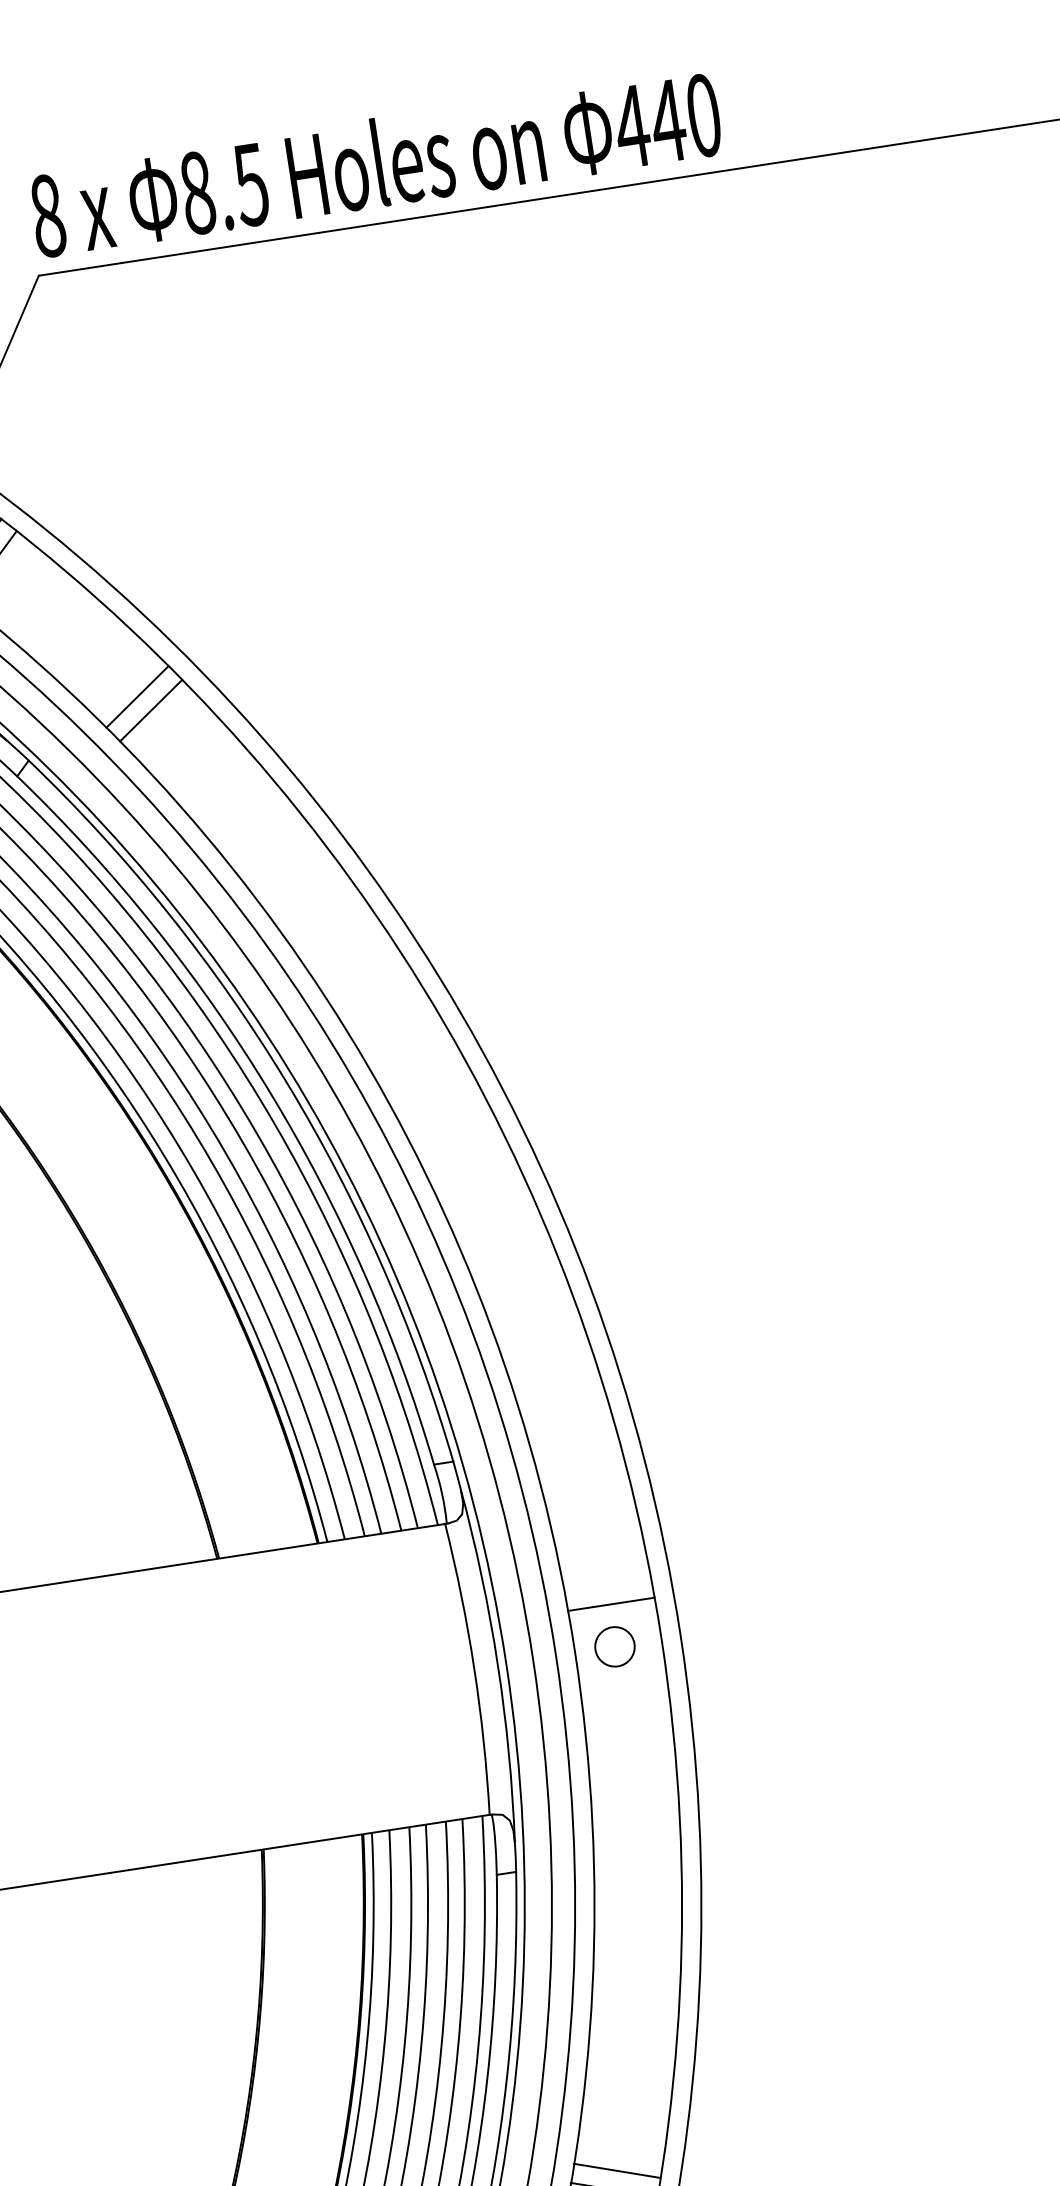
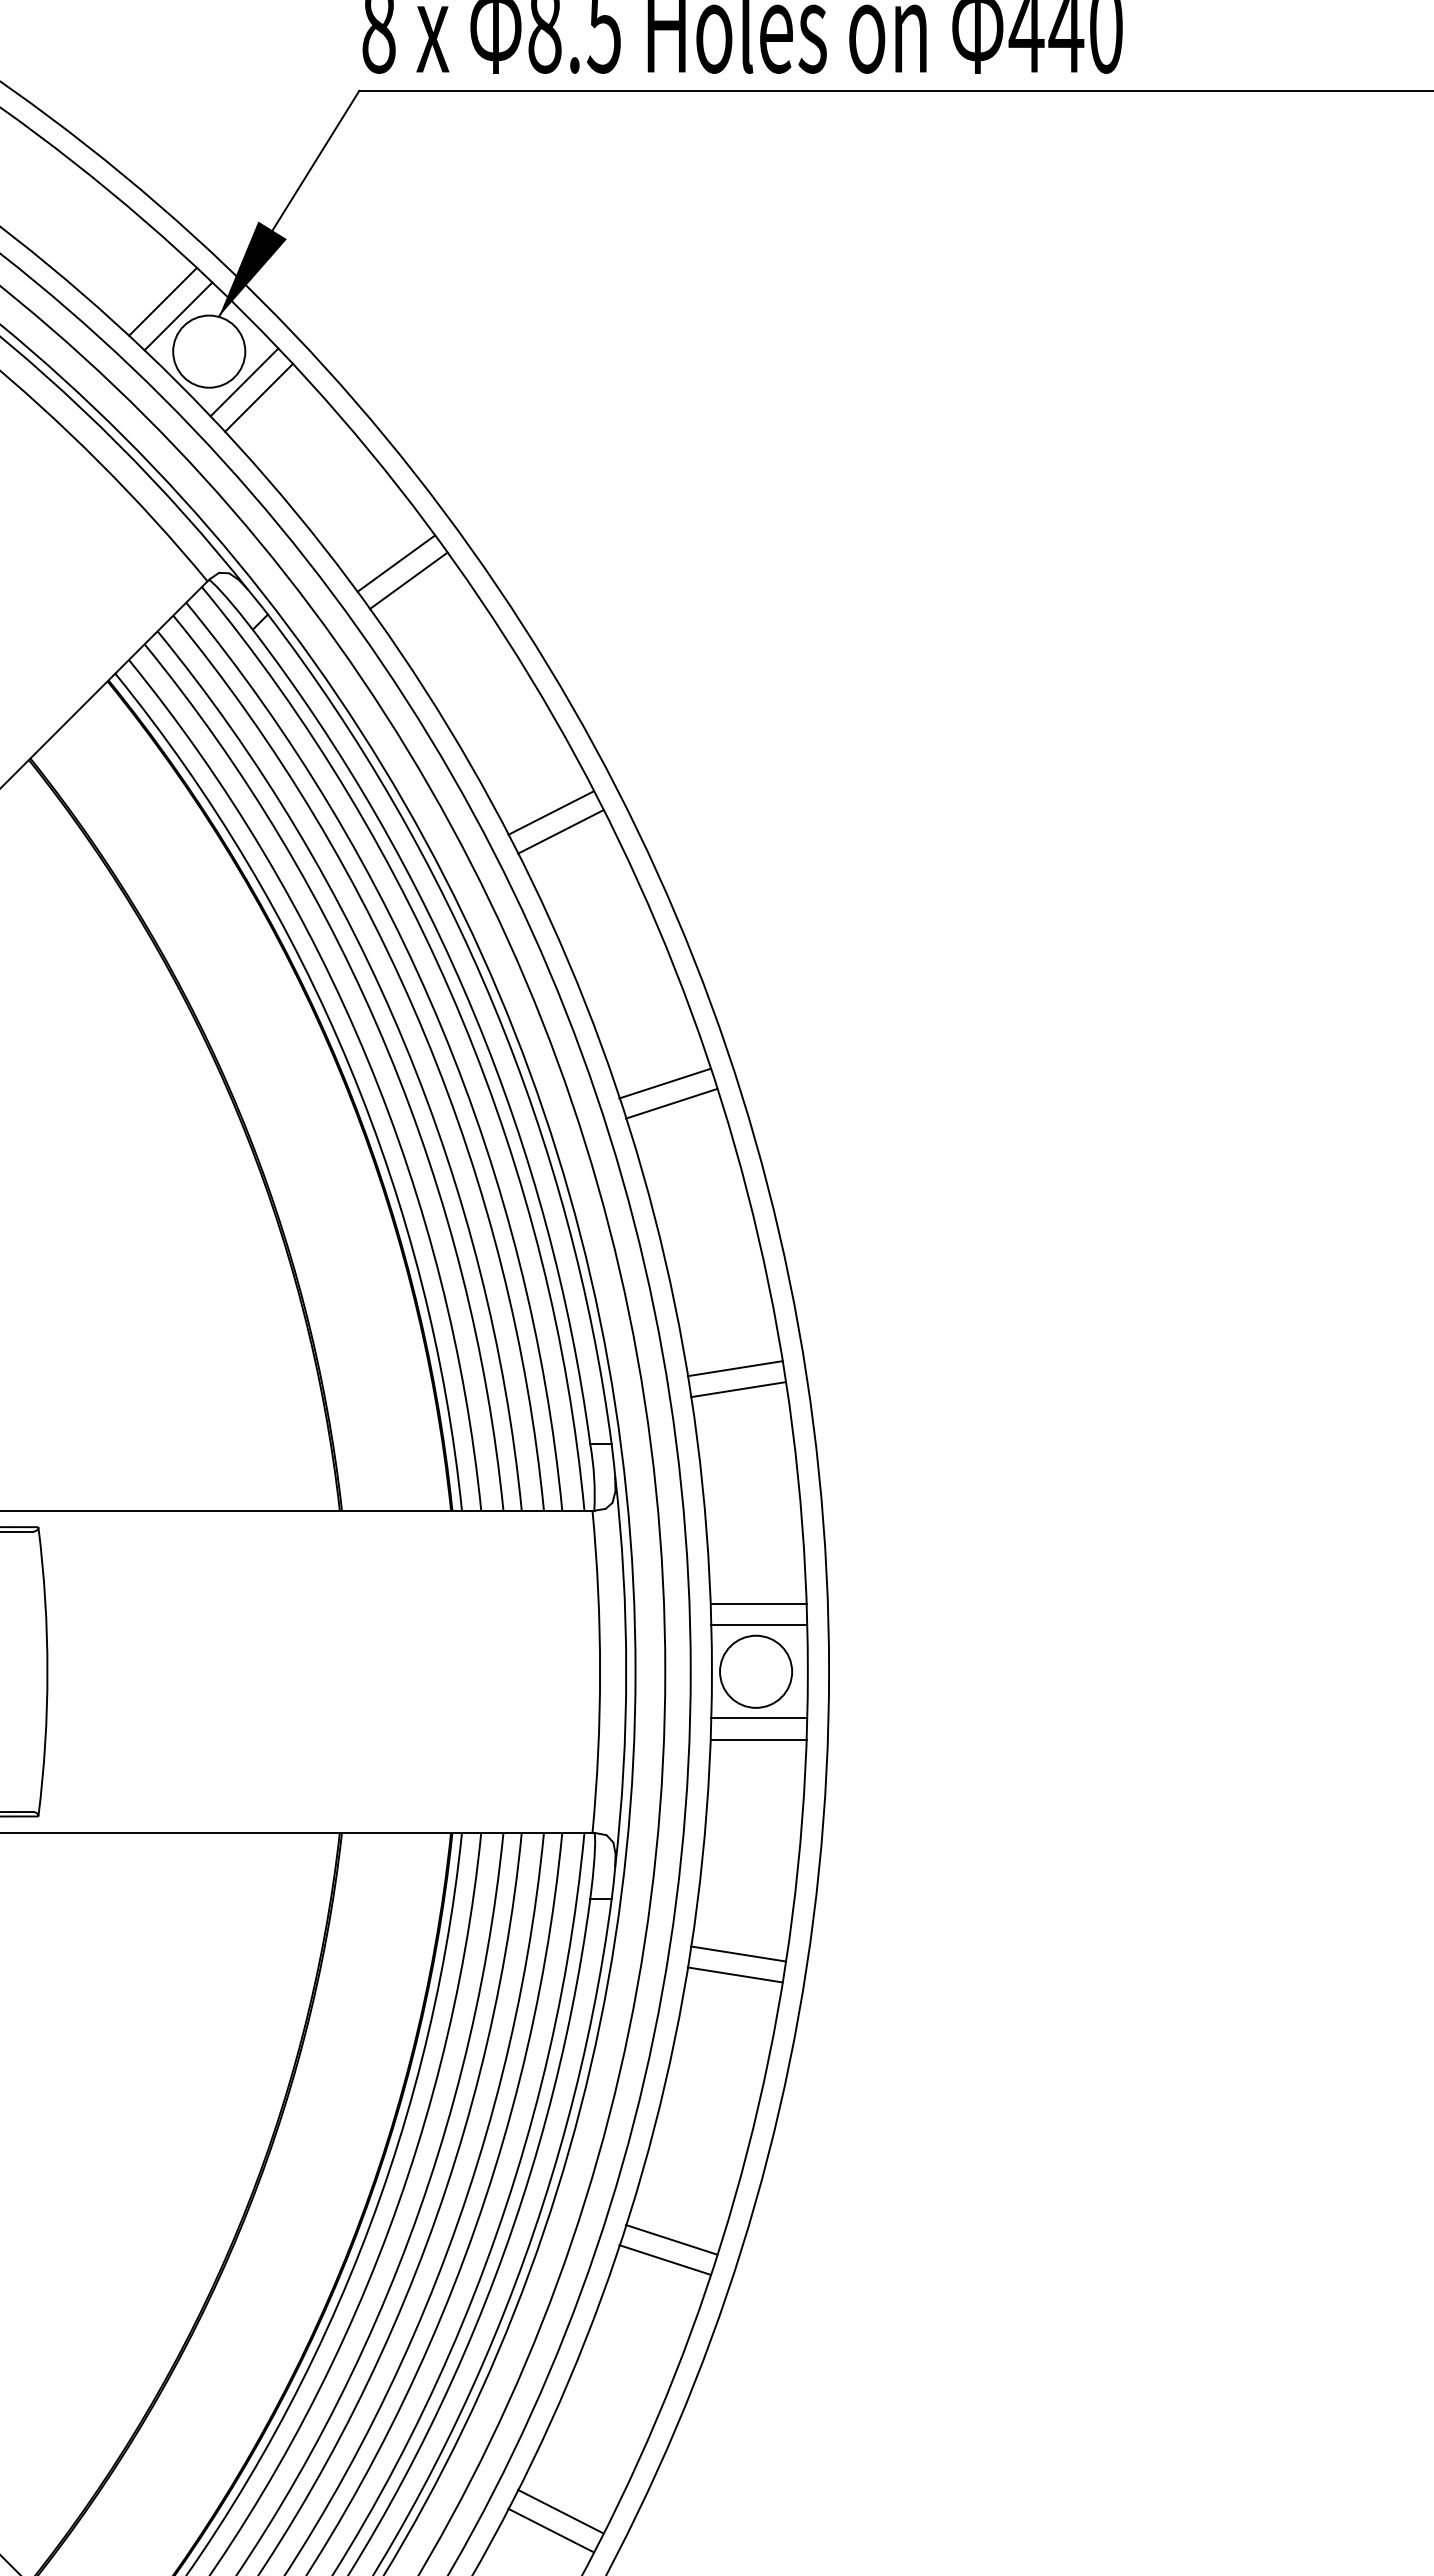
line: (310, 900) -> (550, 812), added
line: (322, 915) -> (560, 831), added
line: (451, 1128) -> (664, 1083), added
line: (460, 1145) -> (671, 1103), added
line: (553, 1376) -> (734, 1368), added
line: (560, 1394) -> (738, 1389), added
line: (607, 1584) -> (758, 1603), added
circle: (615, 1646) -> (756, 1671), size x1.67
line: (624, 1688) -> (759, 1718), added
line: (626, 1707) -> (758, 1739), added
line: (637, 1903) -> (738, 1953), added
line: (637, 1922) -> (734, 1974), added

